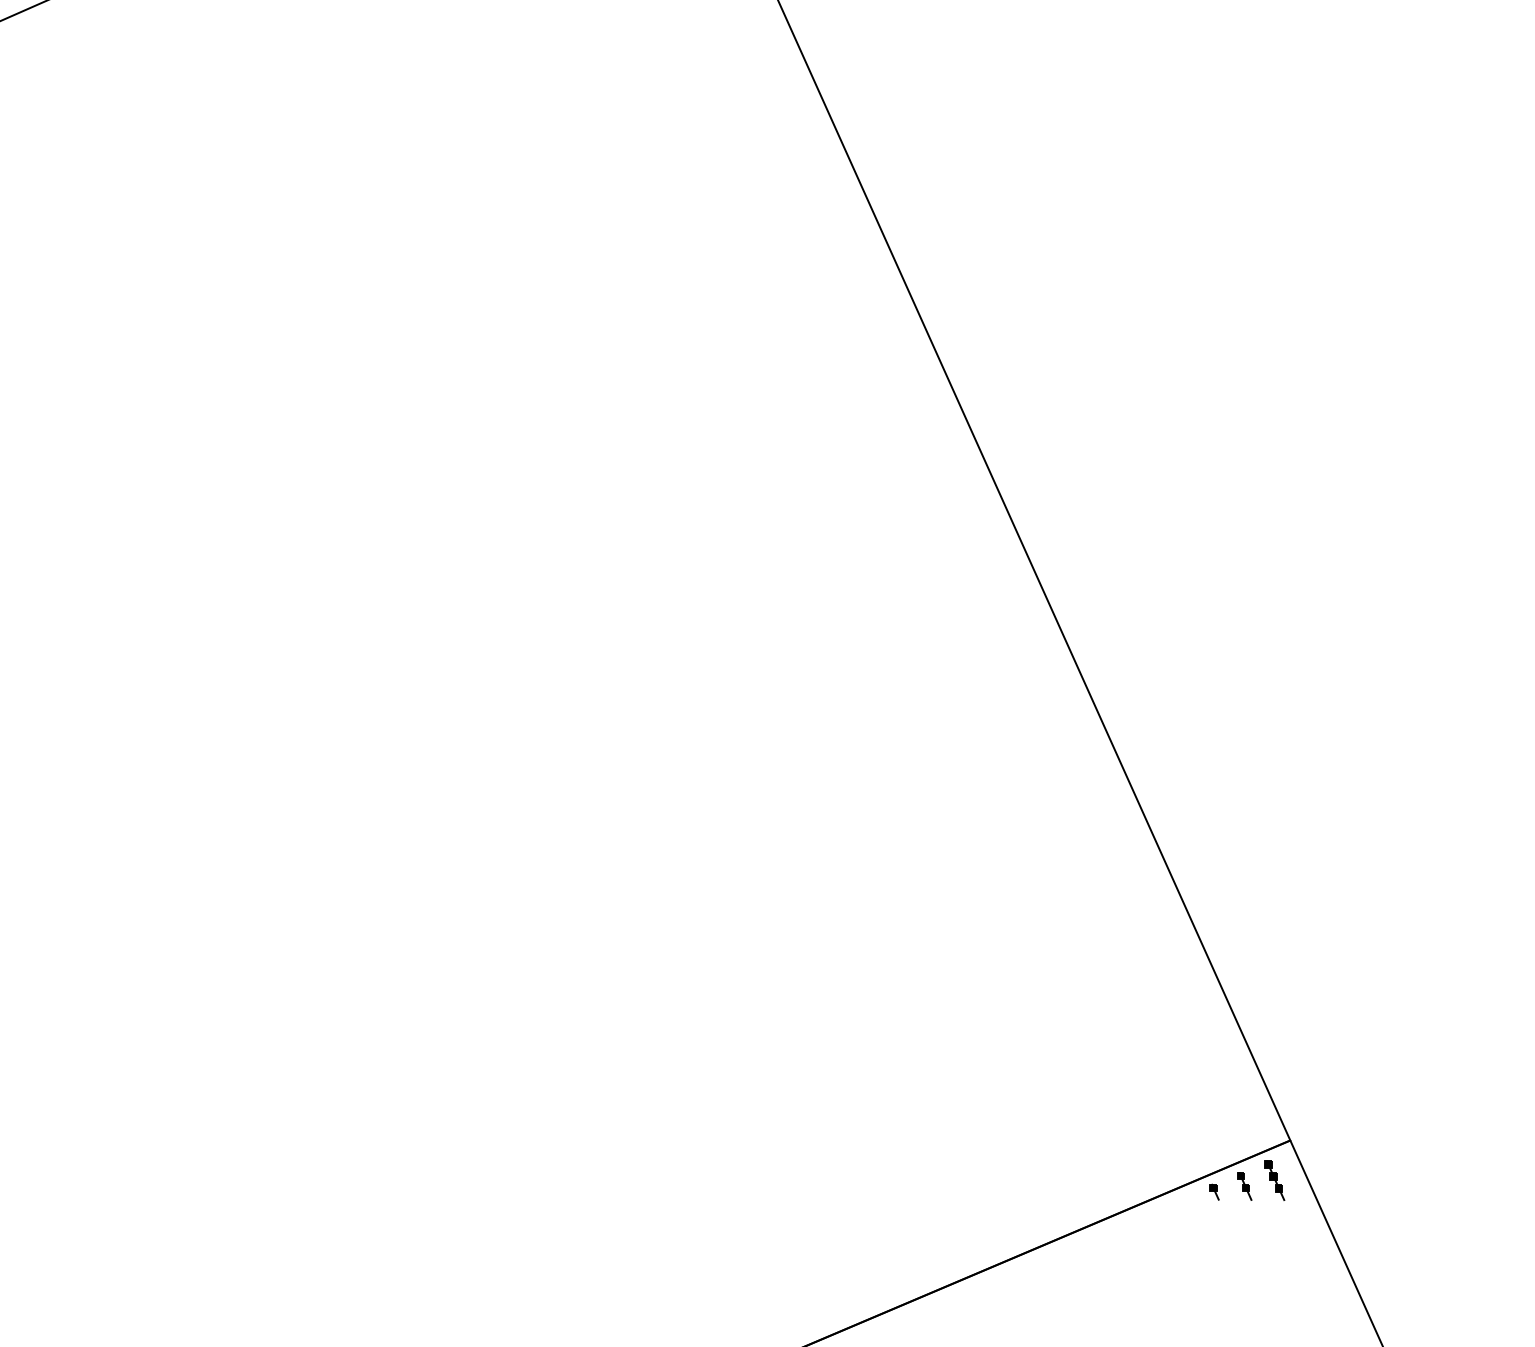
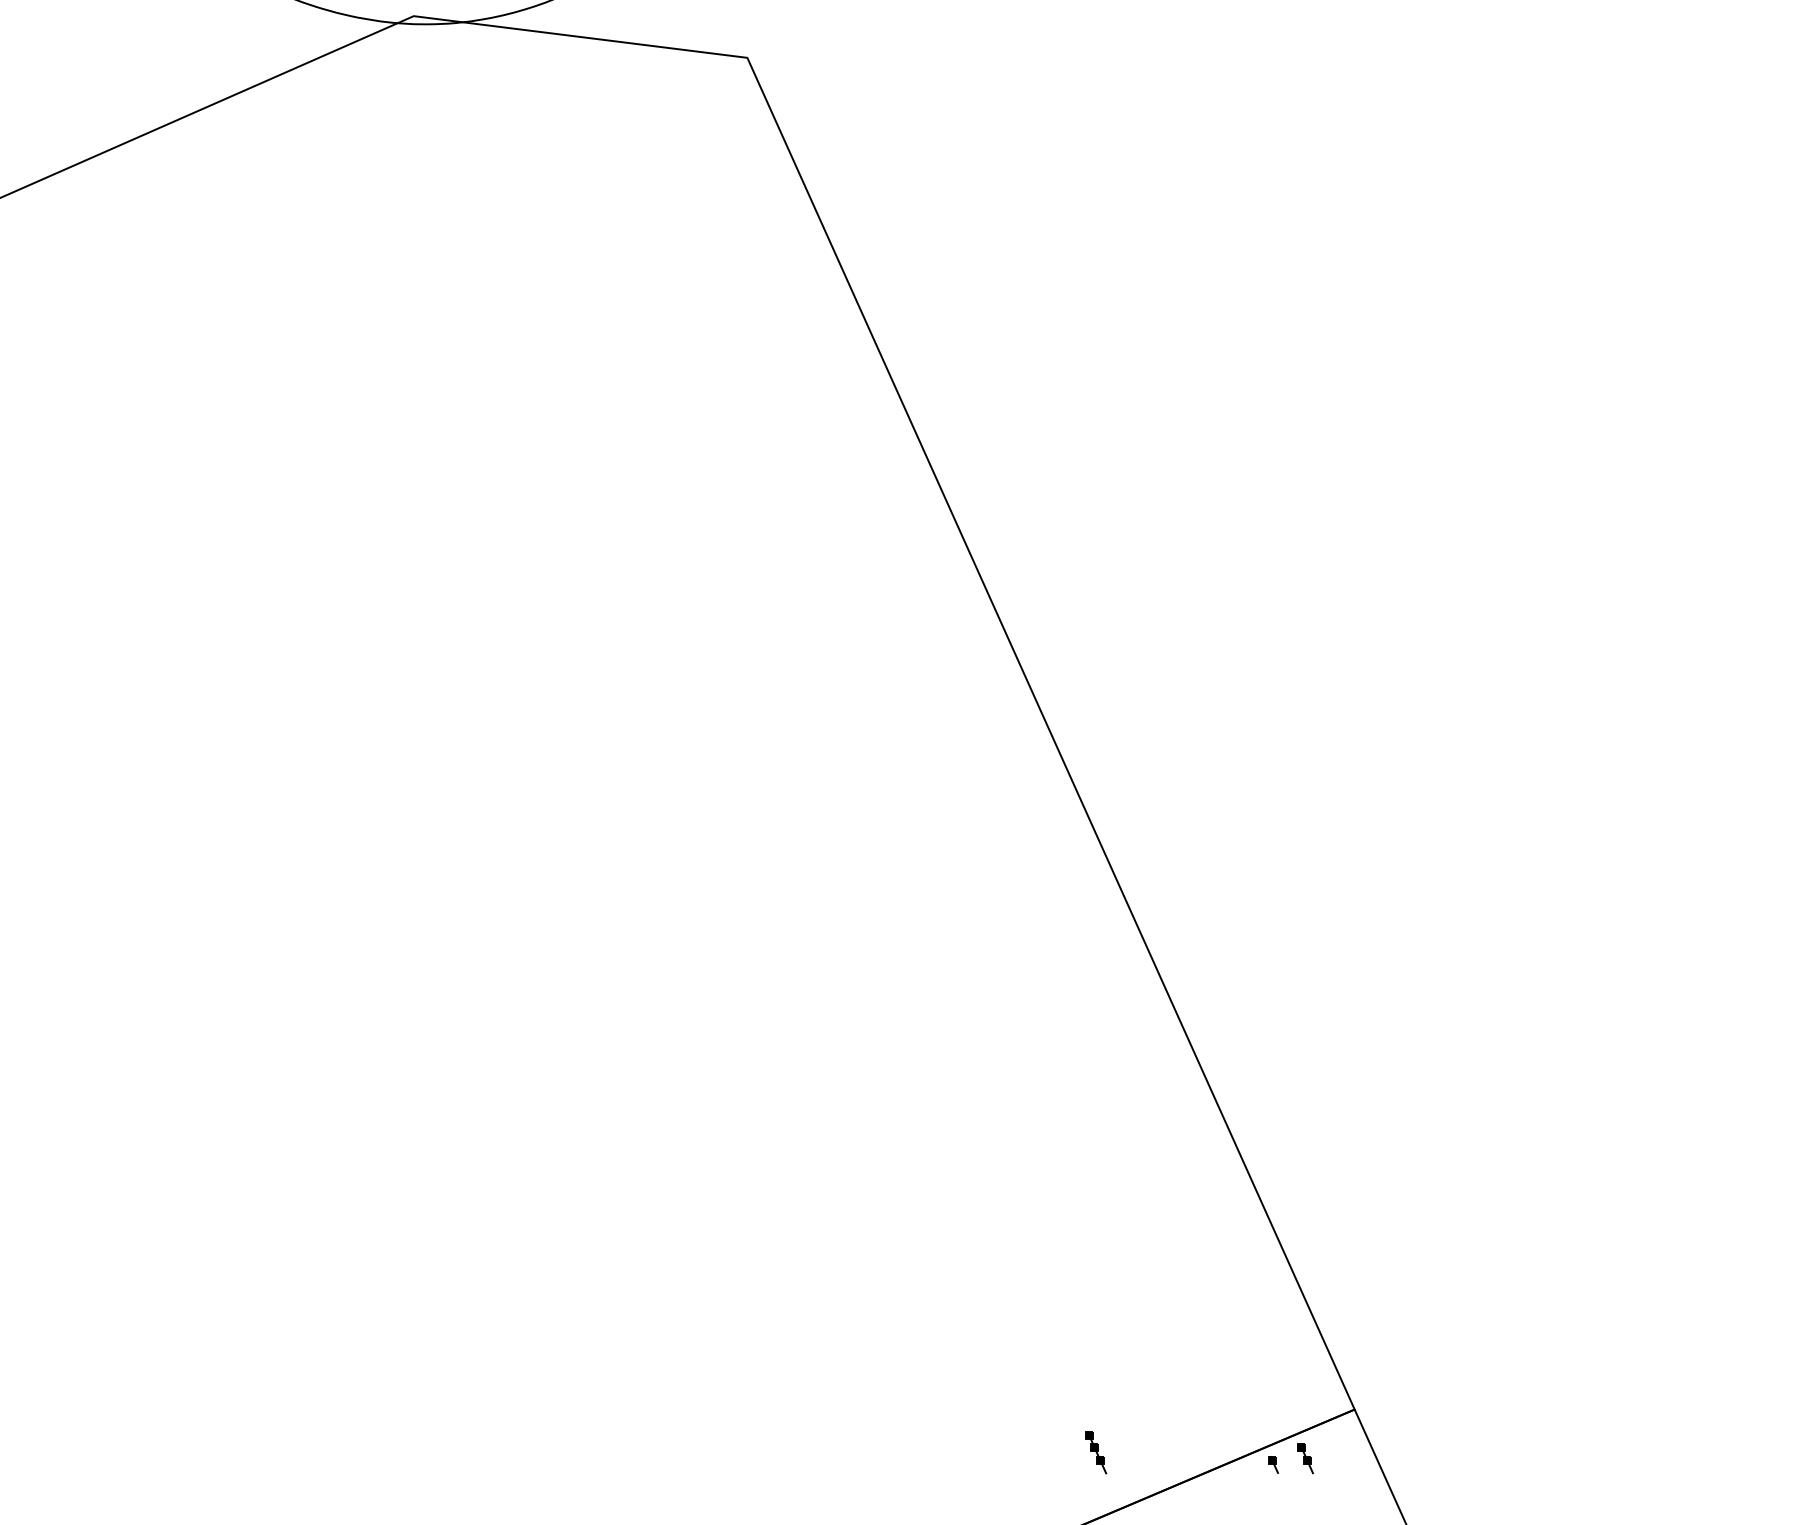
part: (1275, 1180) -> (1096, 1452), moved

